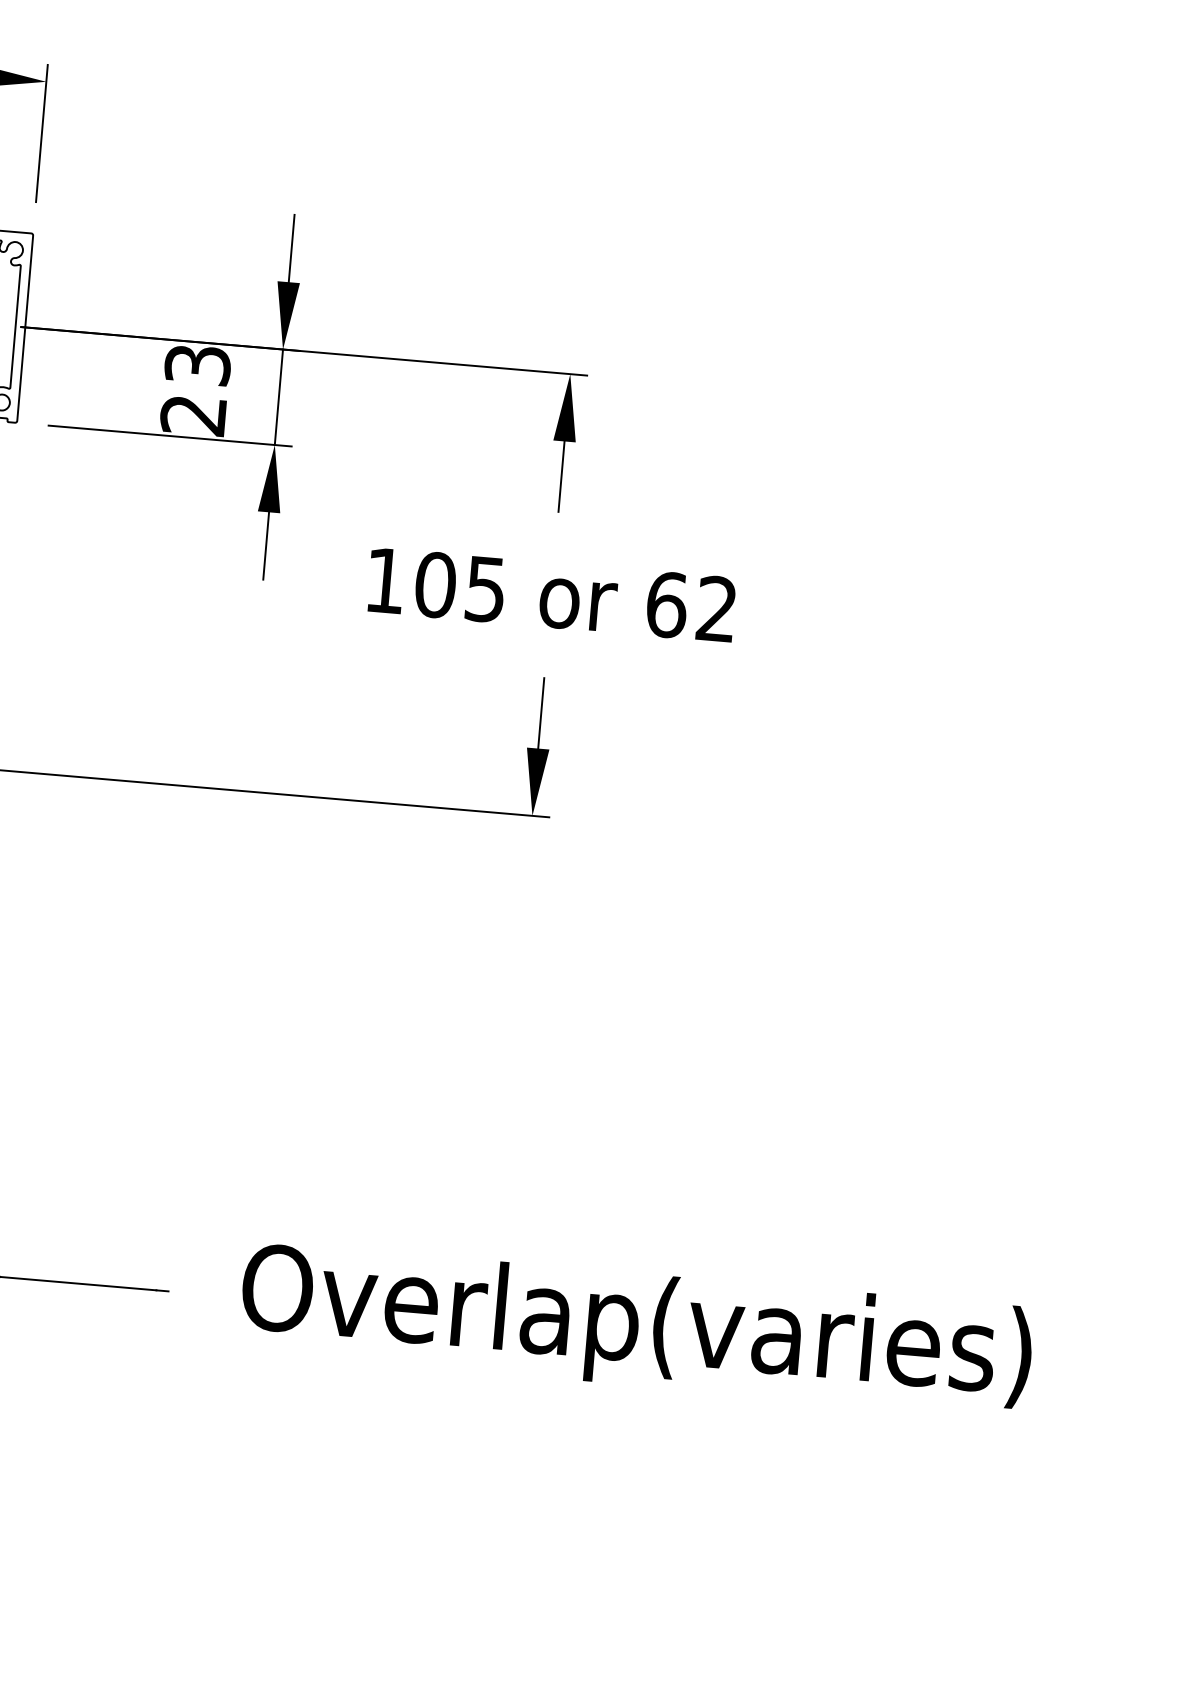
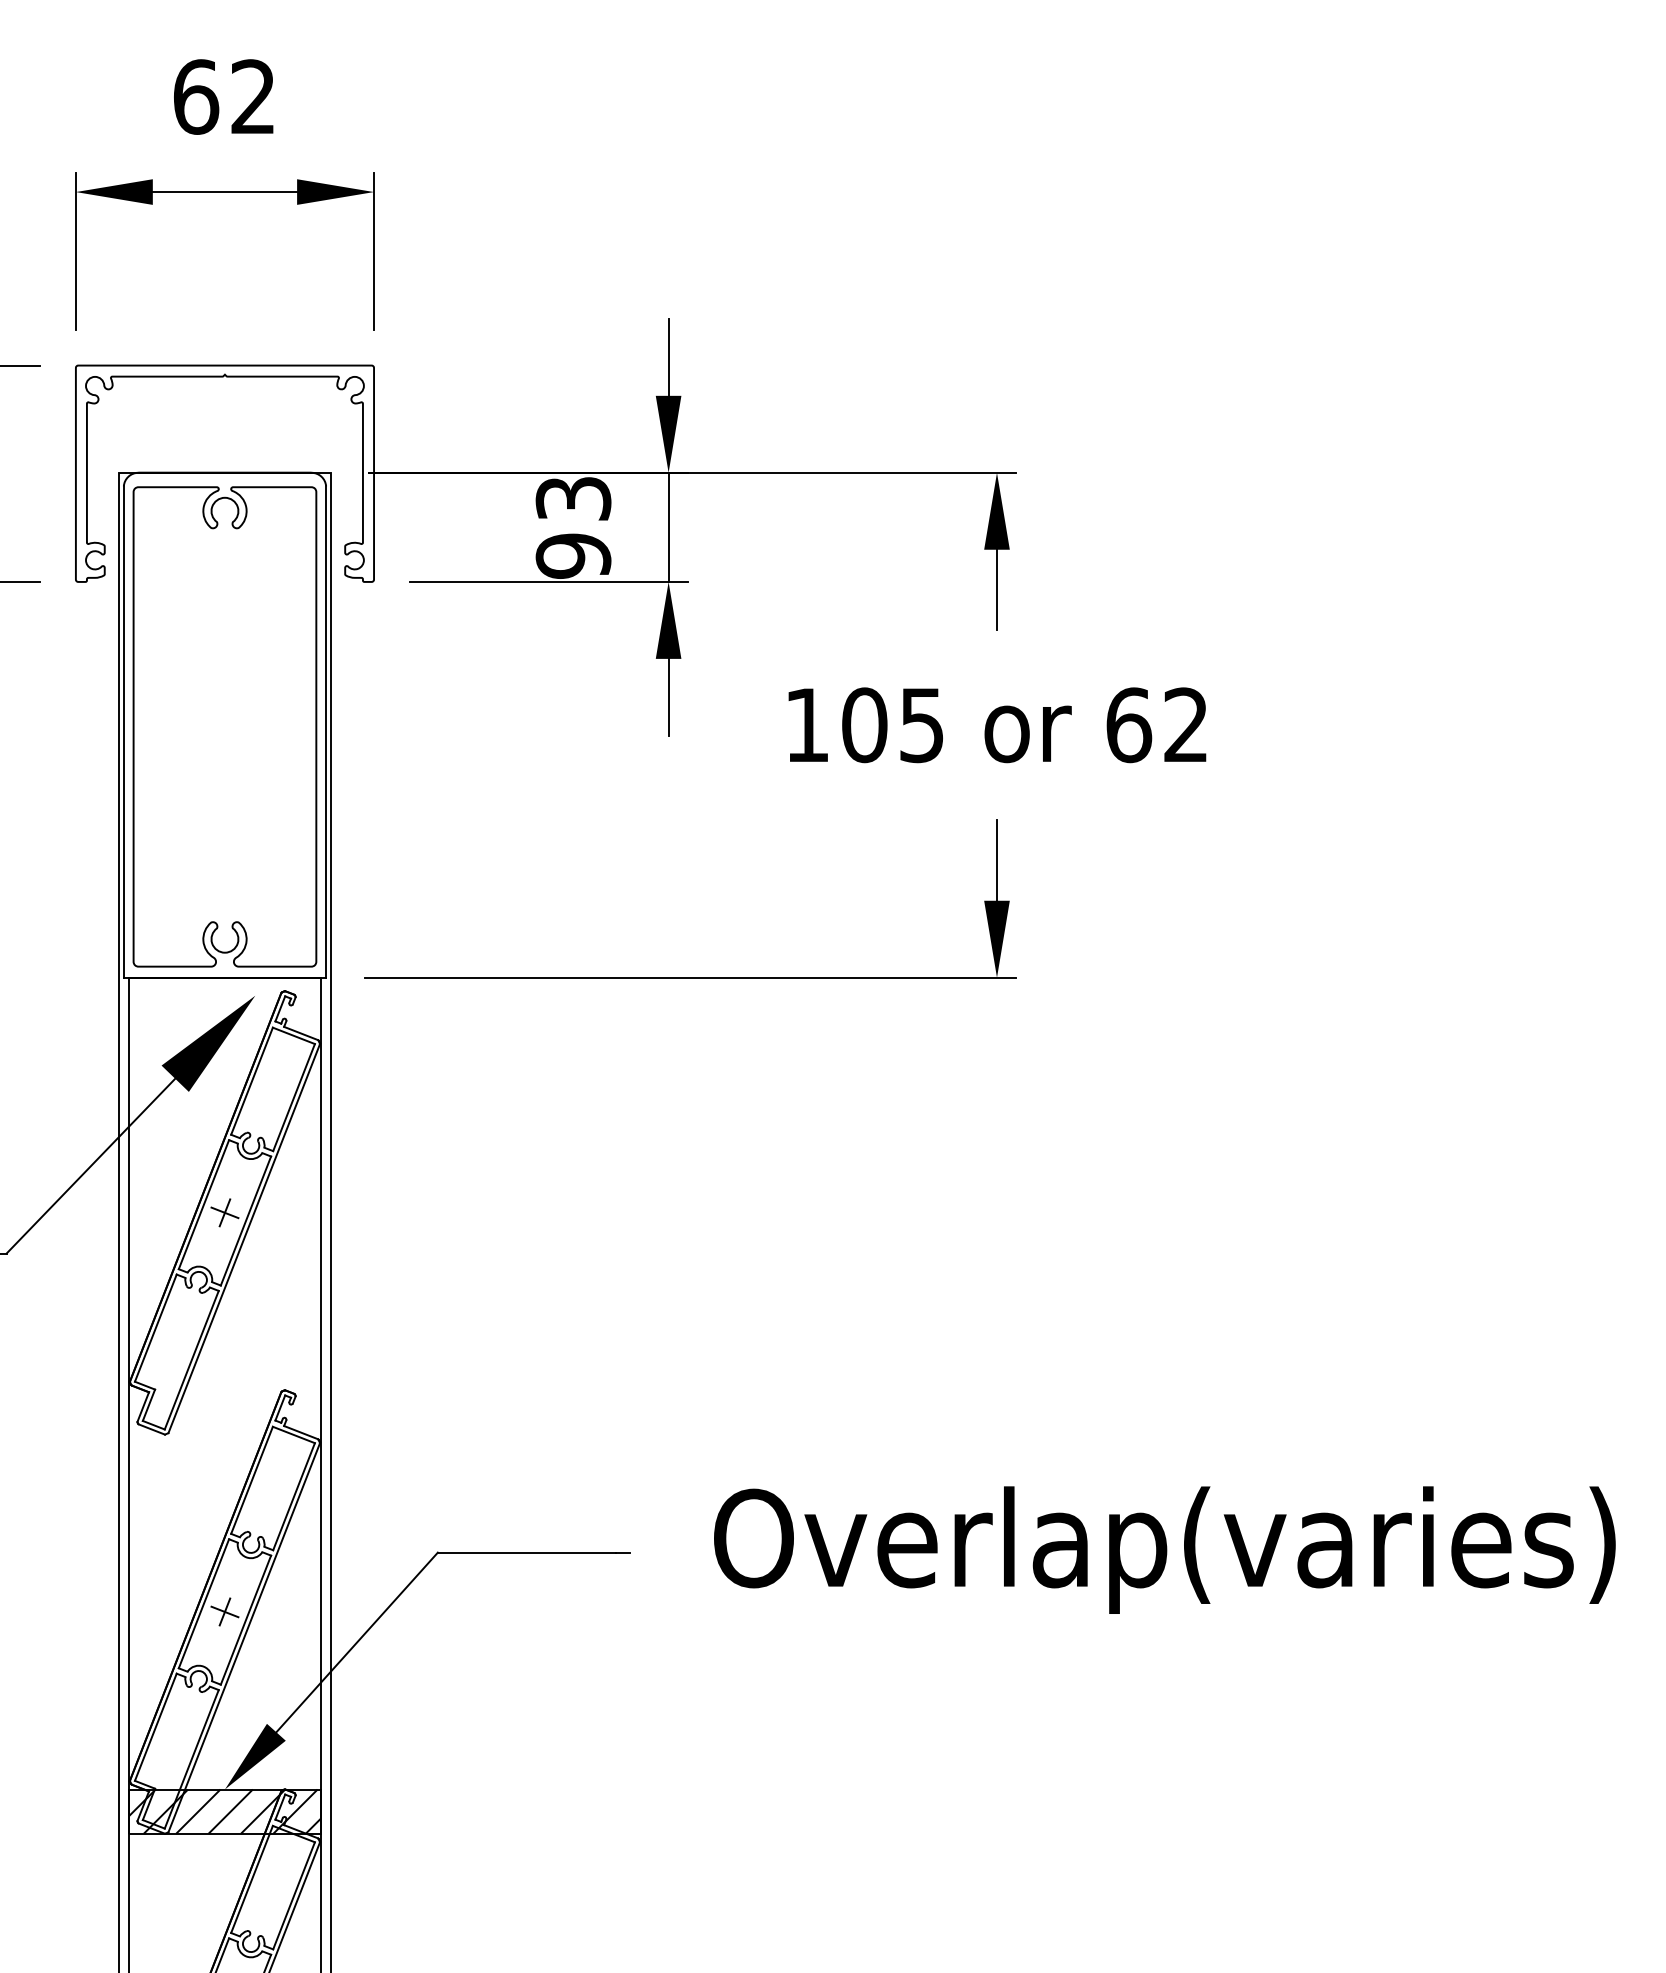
text: (193, 414) -> (573, 555), 23 -> 93

